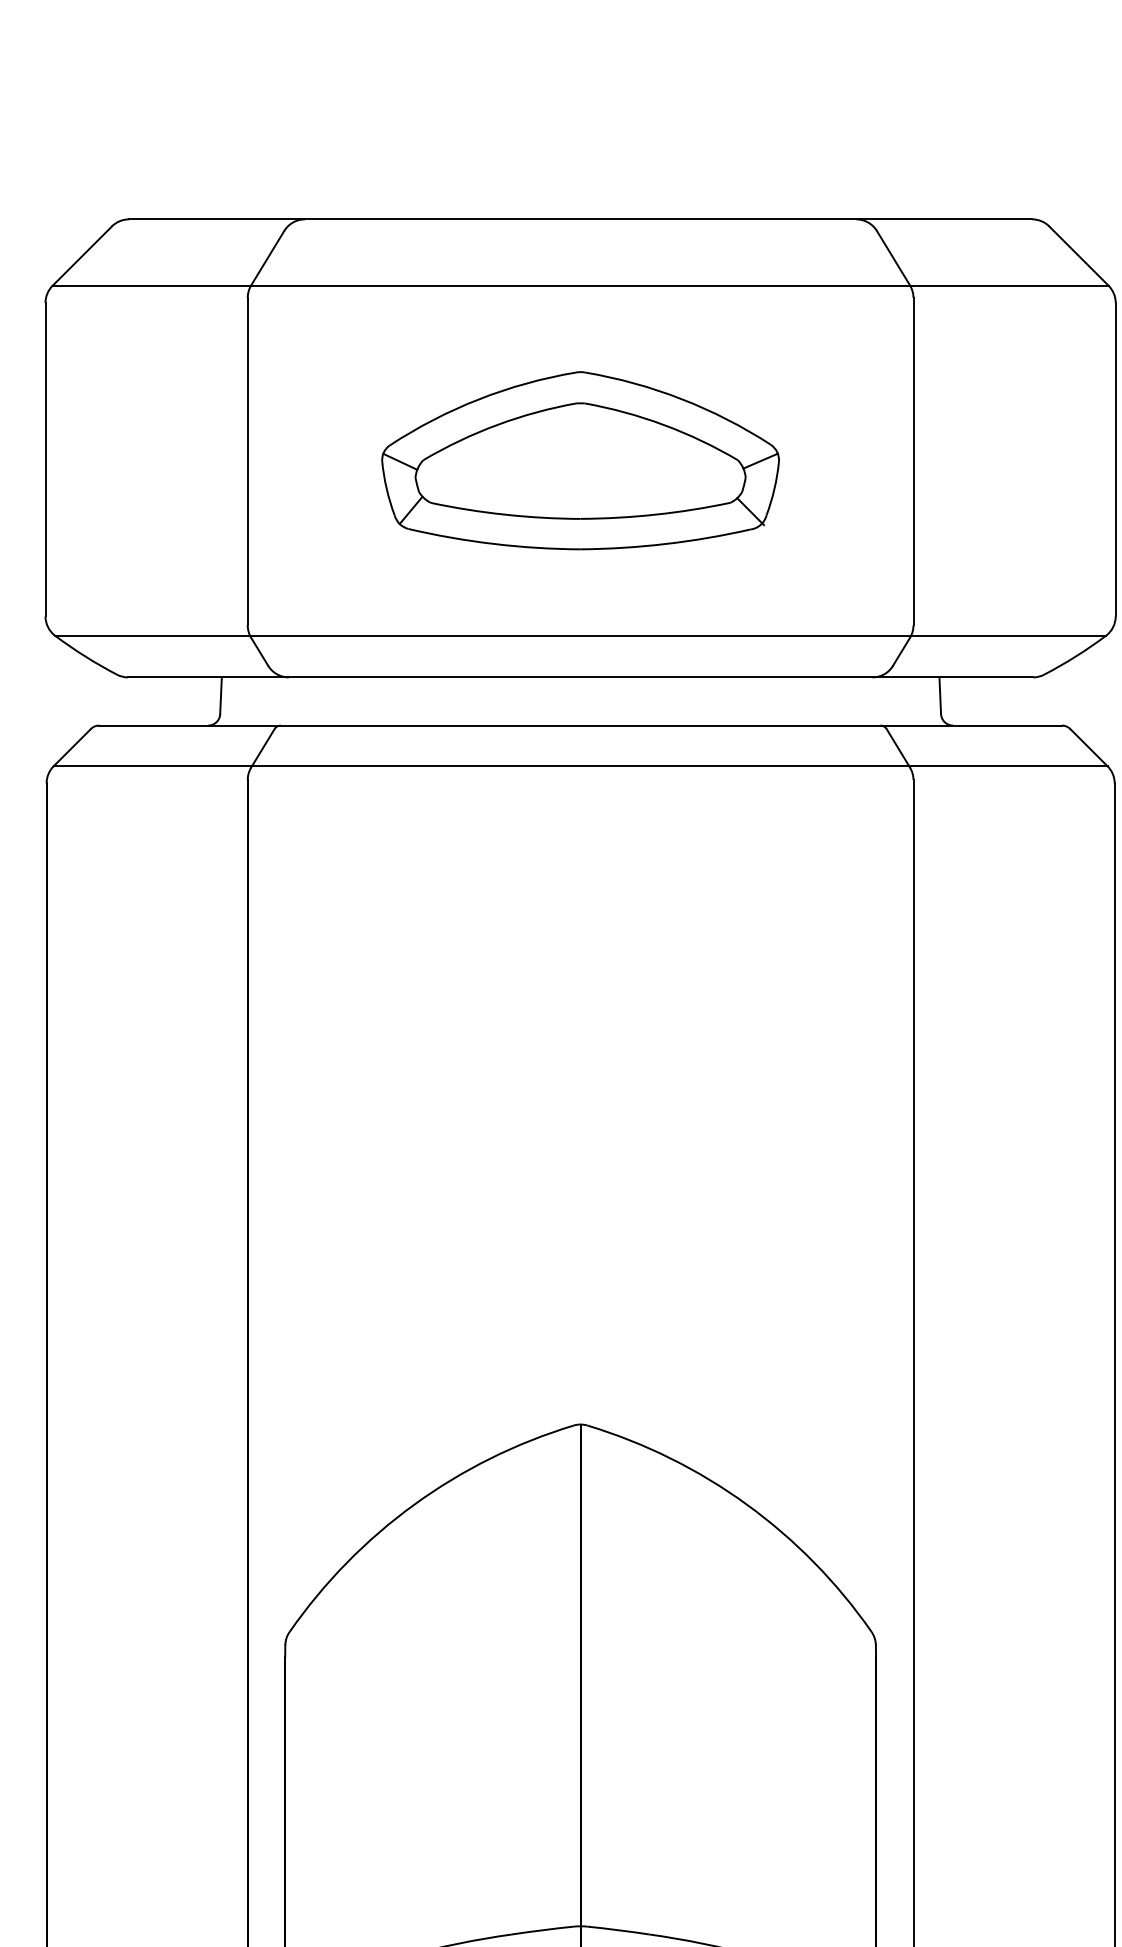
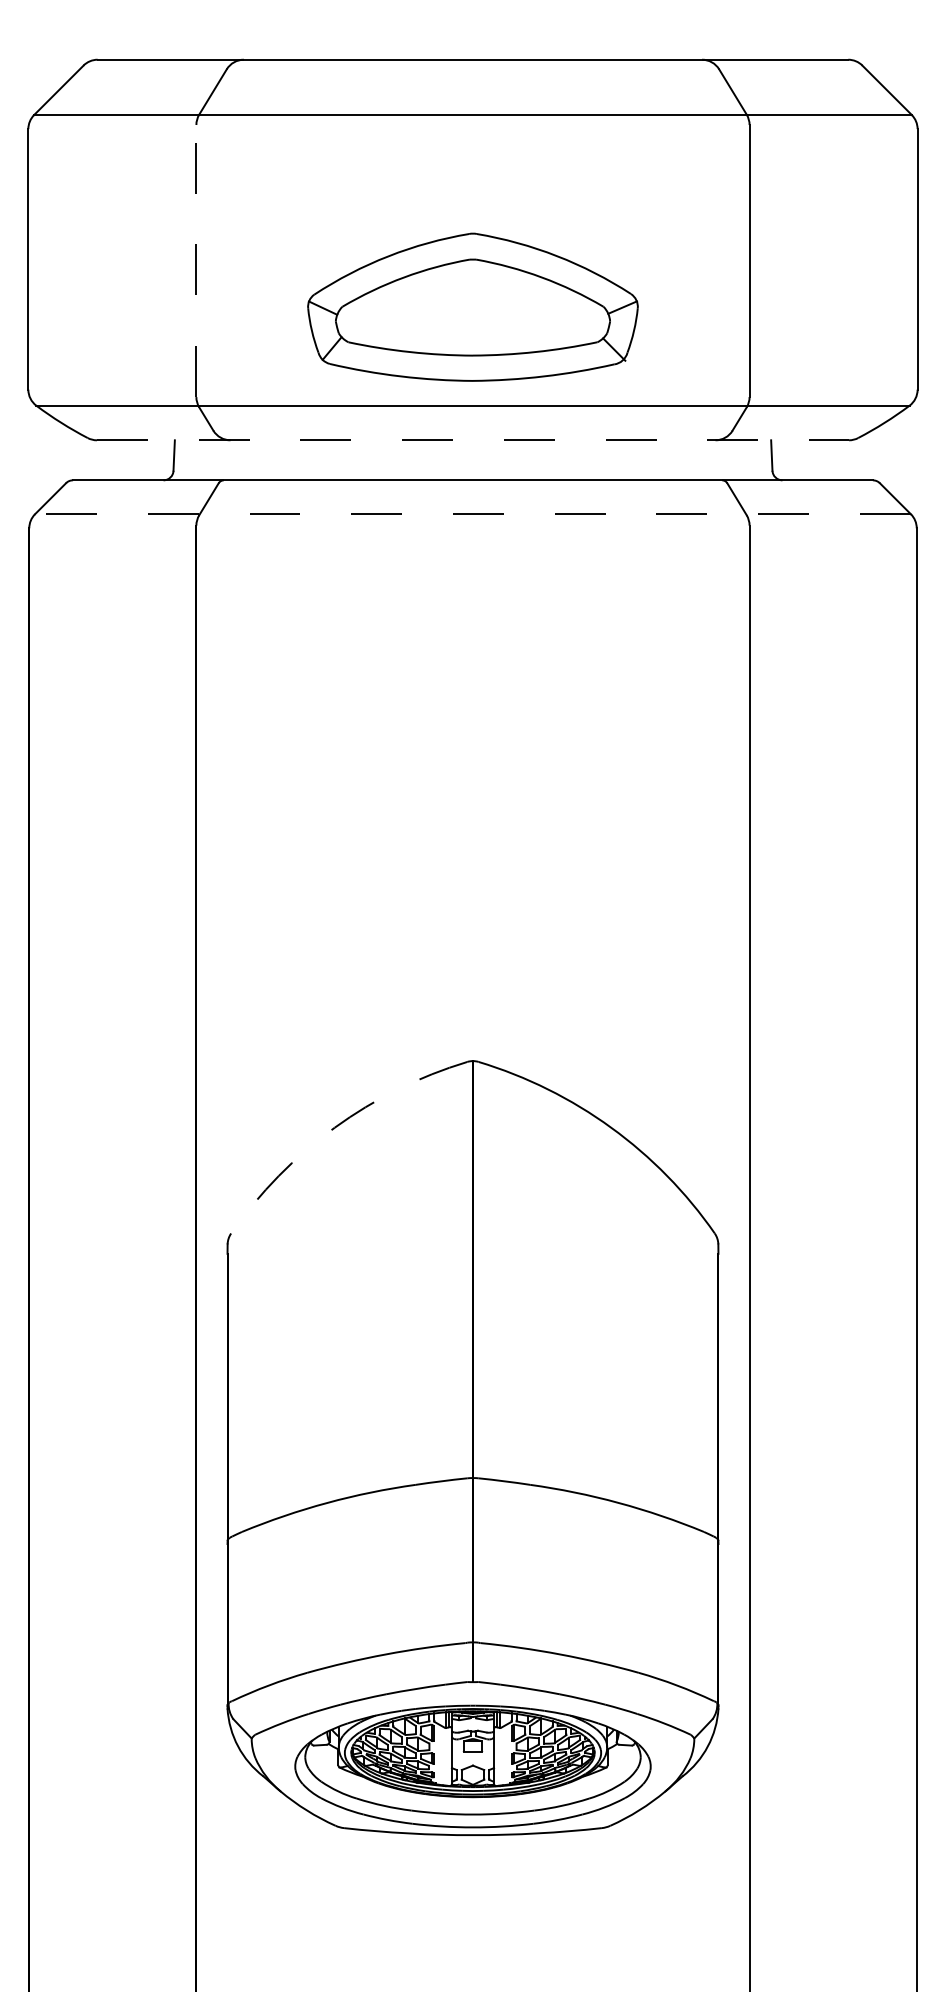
part: (580, 459) -> (472, 306), moved
line: (247, 461) -> (196, 260), solid -> dashed
line: (581, 677) -> (473, 440), solid -> dashed
line: (580, 766) -> (472, 514), solid -> dashed
arc: (413, 1504) -> (334, 1127), solid -> dashed

